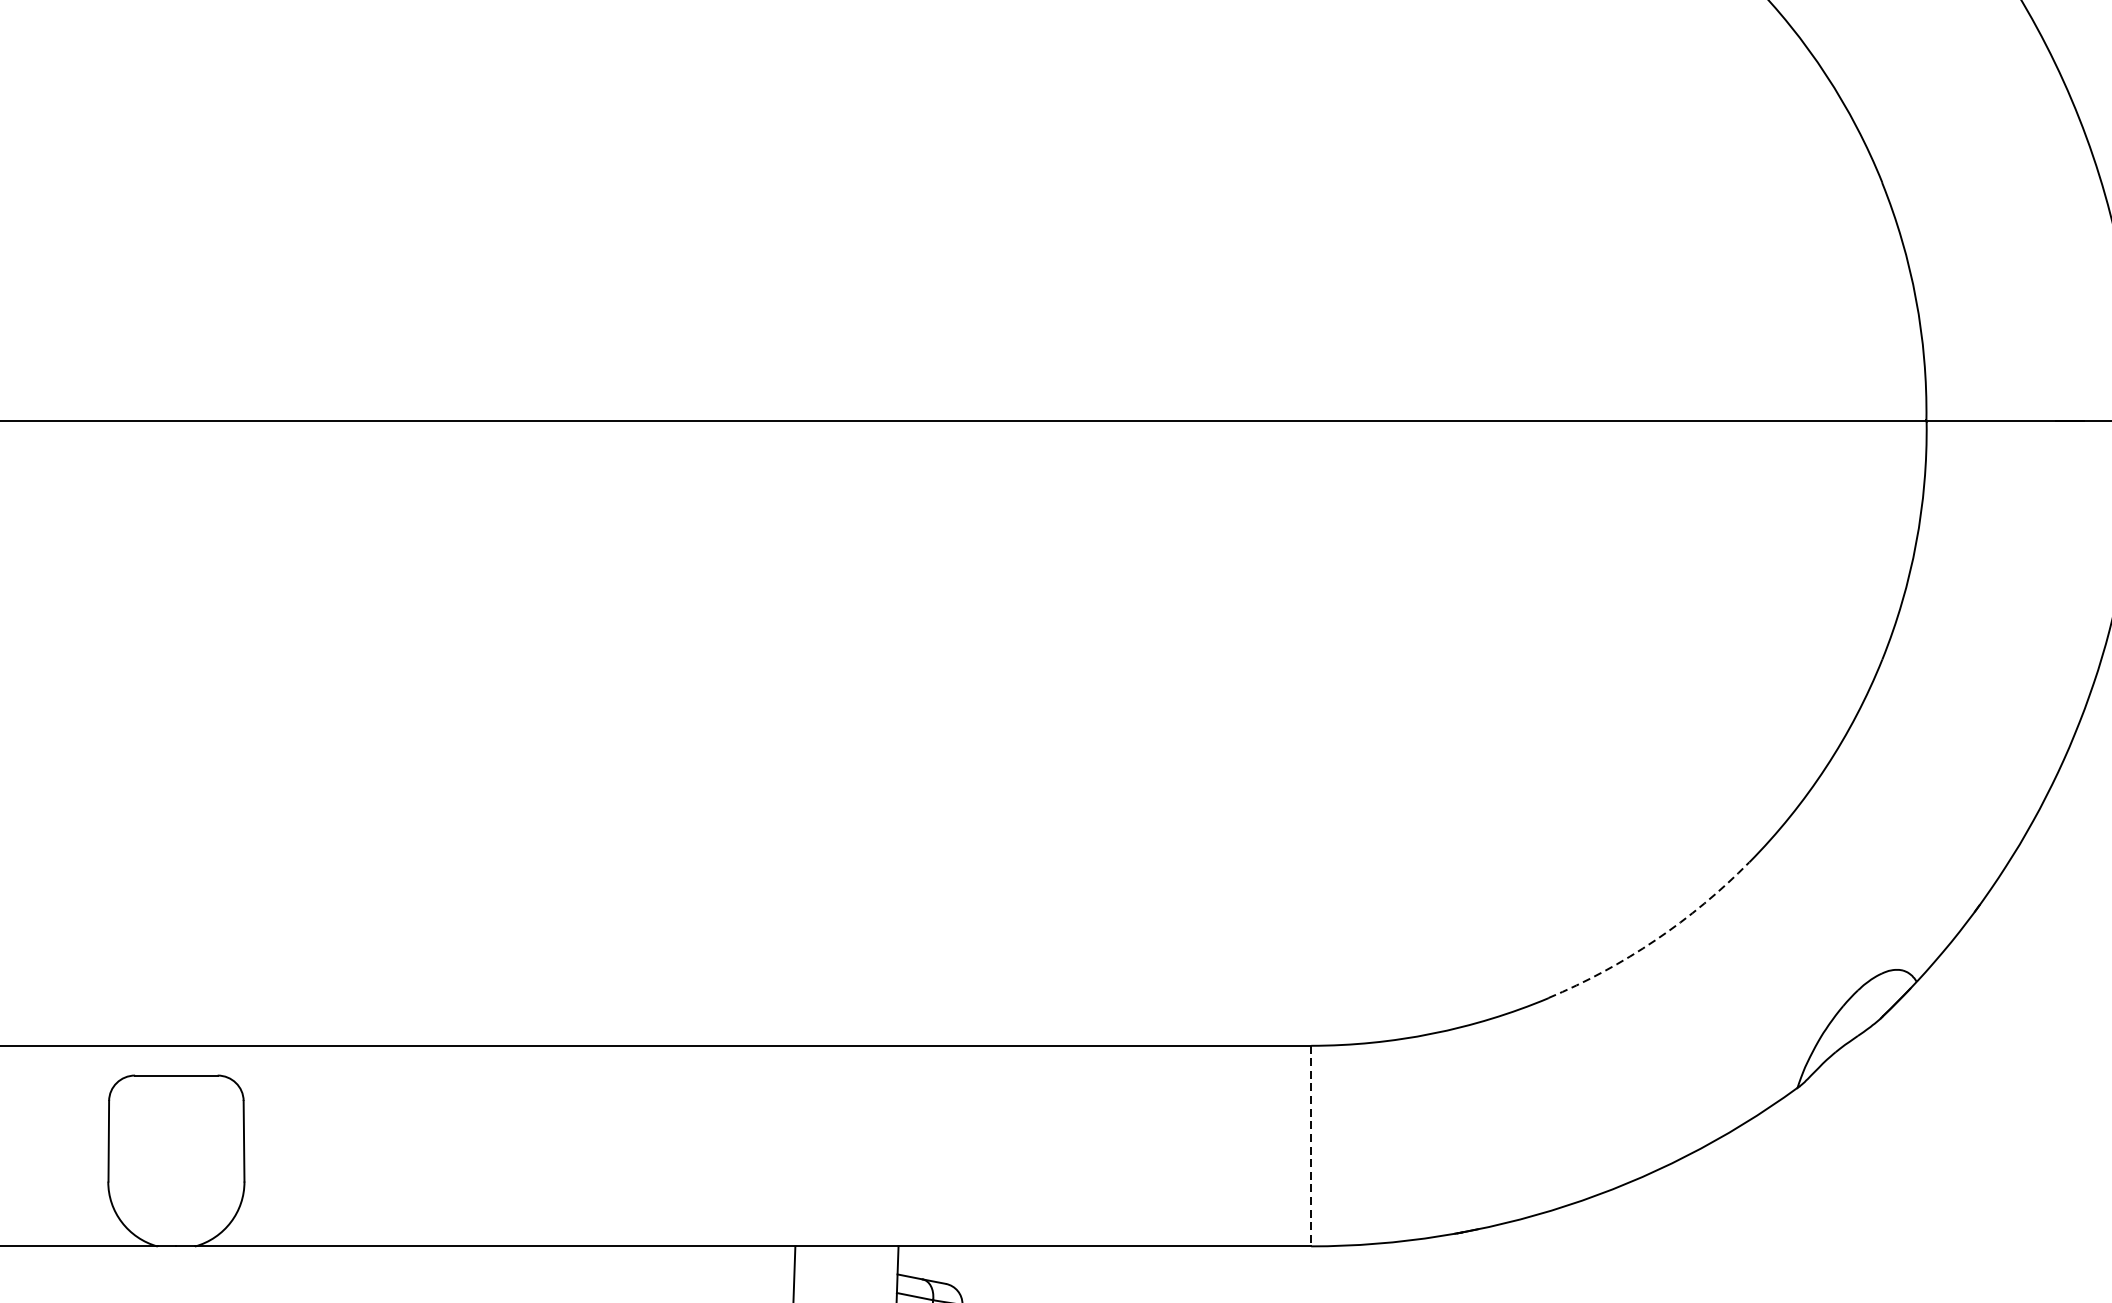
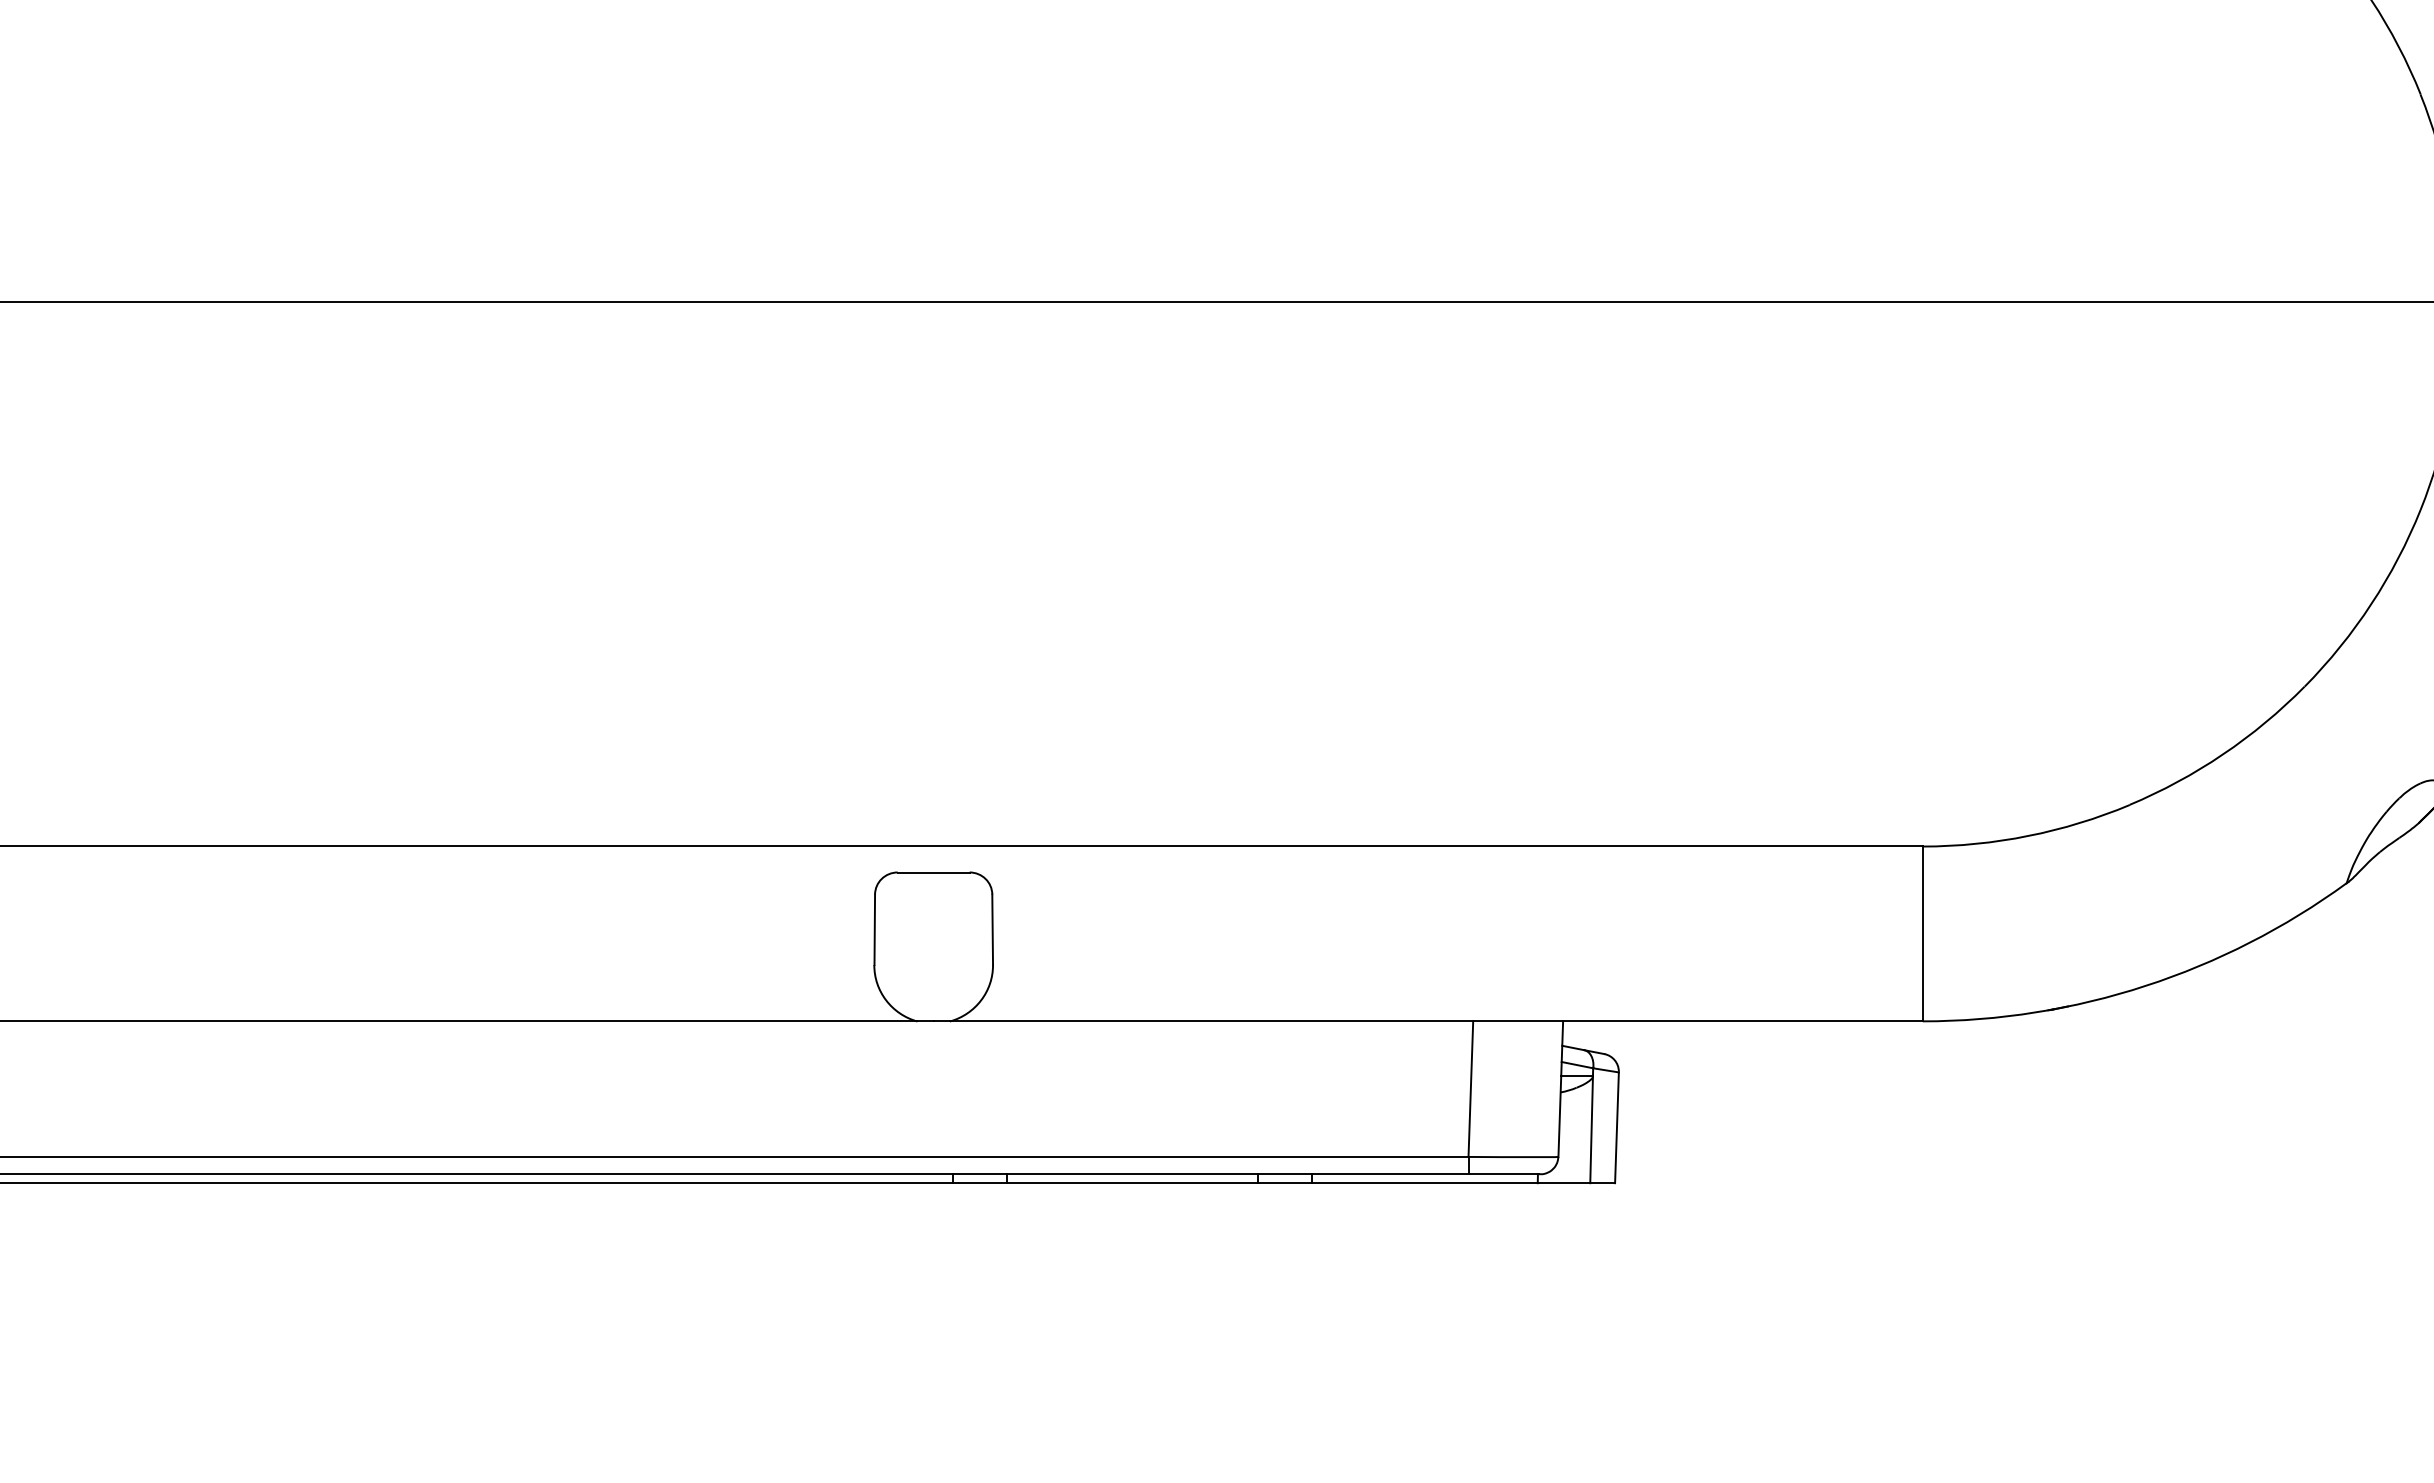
arc: (1656, 940) -> (2223, 754), dashed -> solid
line: (1310, 1146) -> (1922, 934), dashed -> solid

